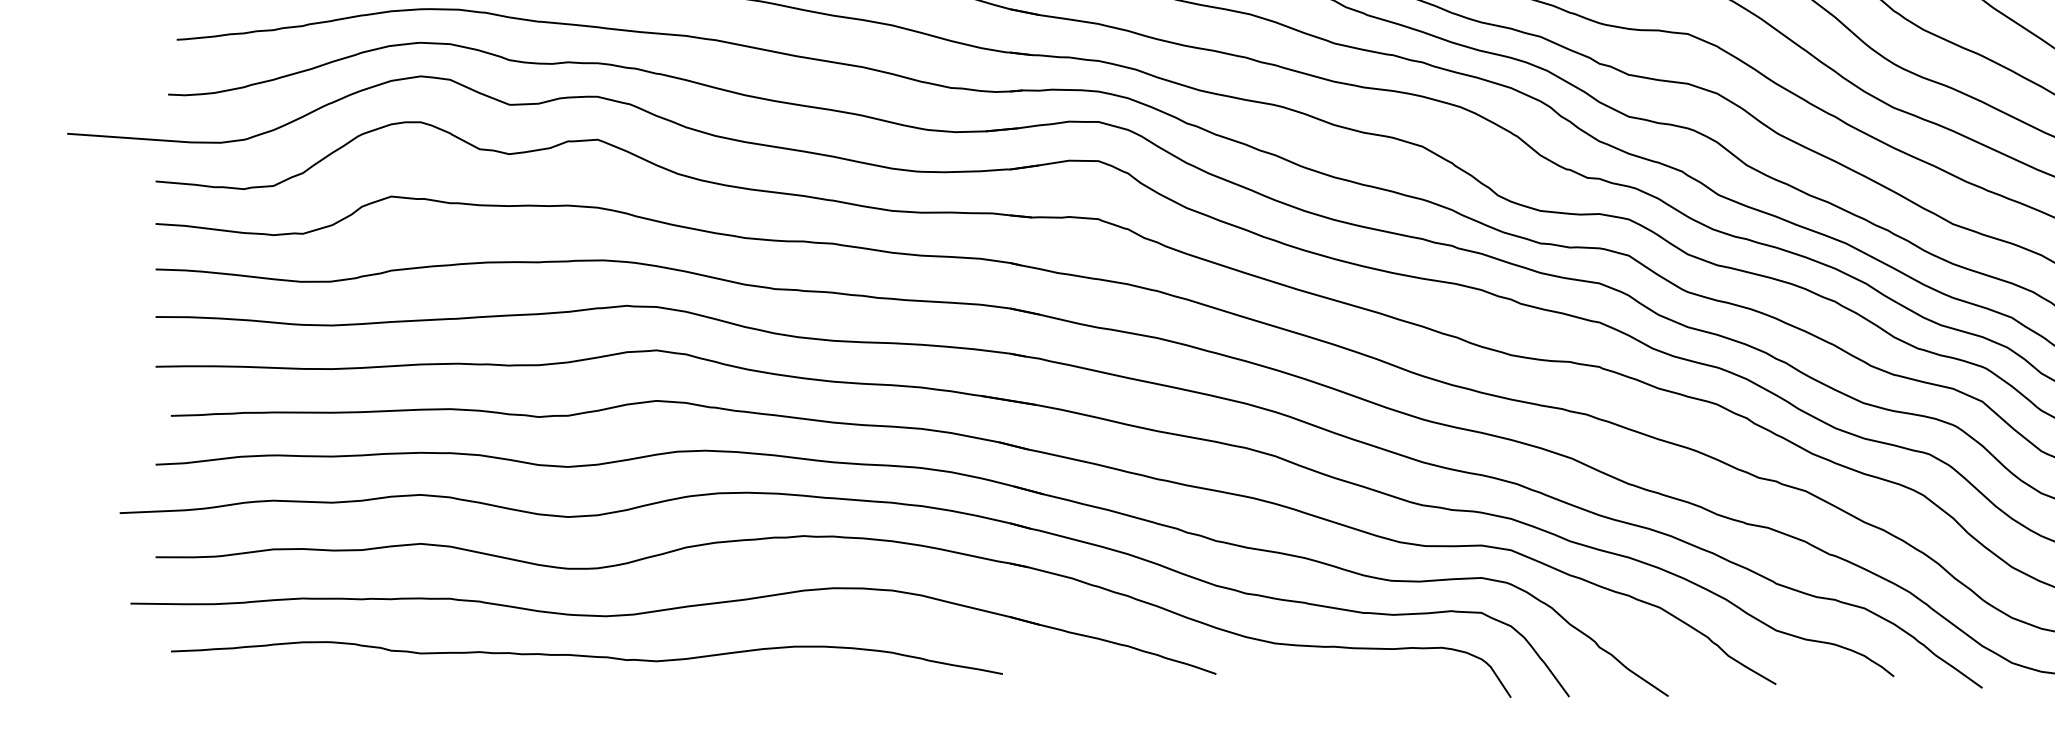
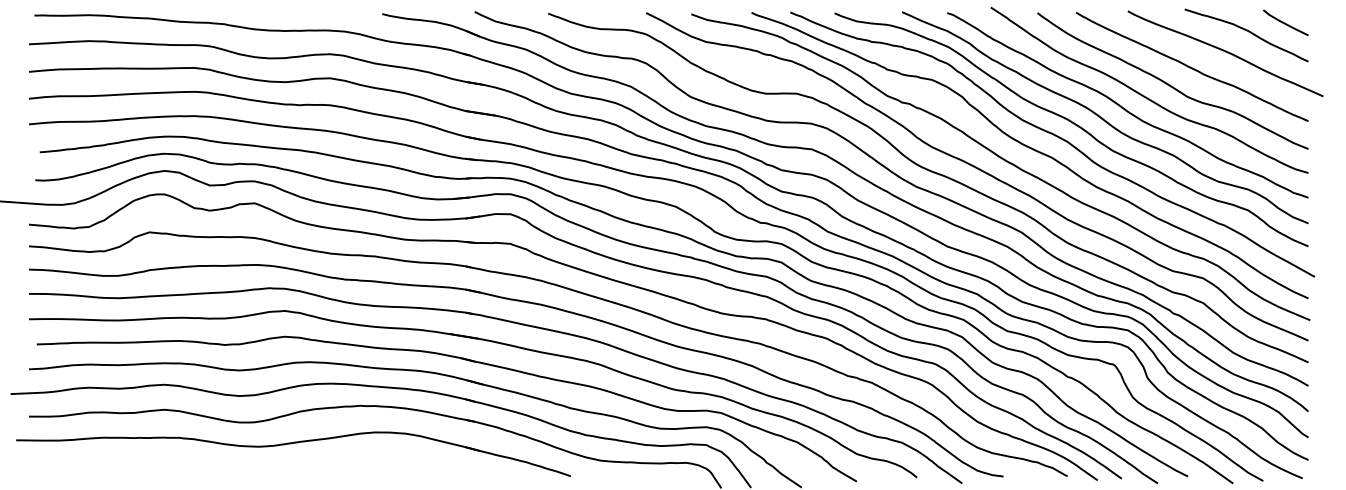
curve: (585, 656) -> (248, 467), removed

